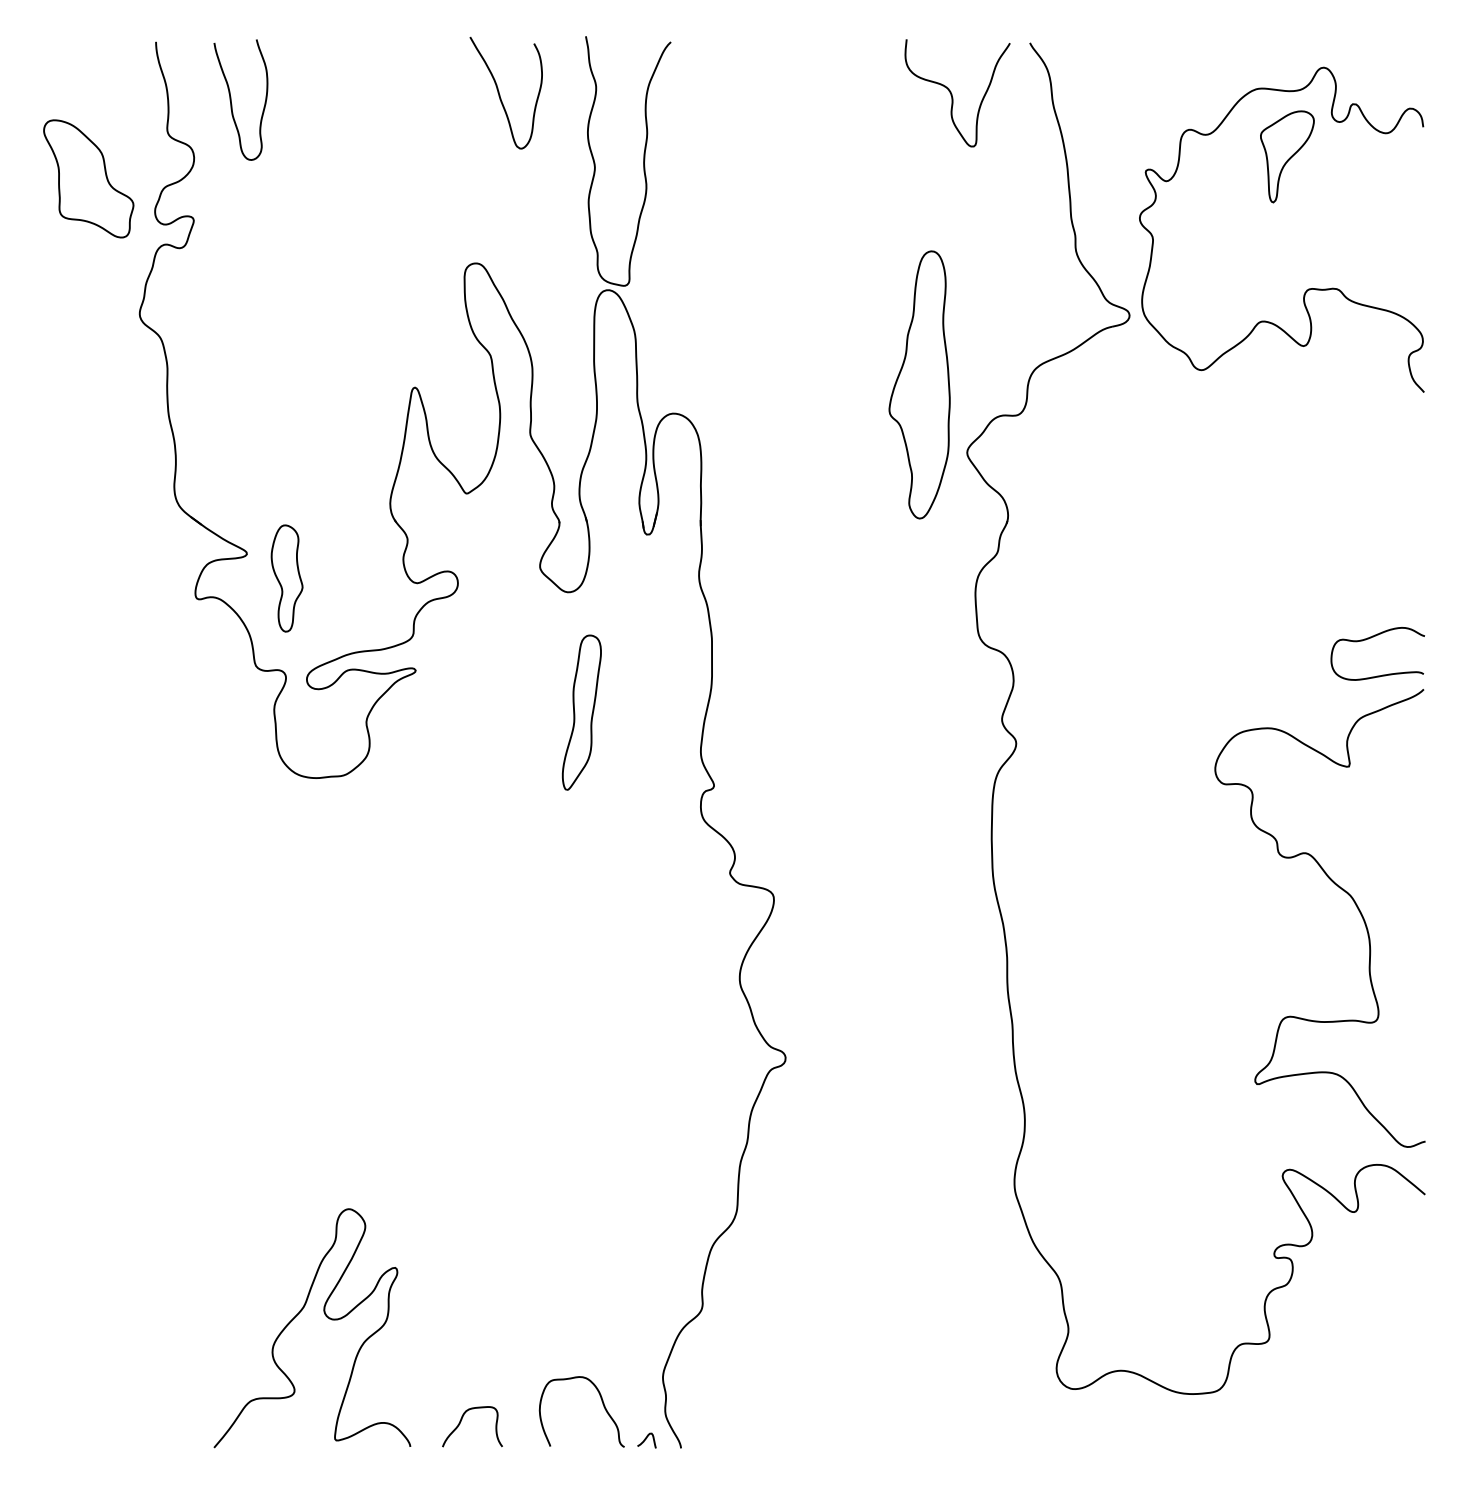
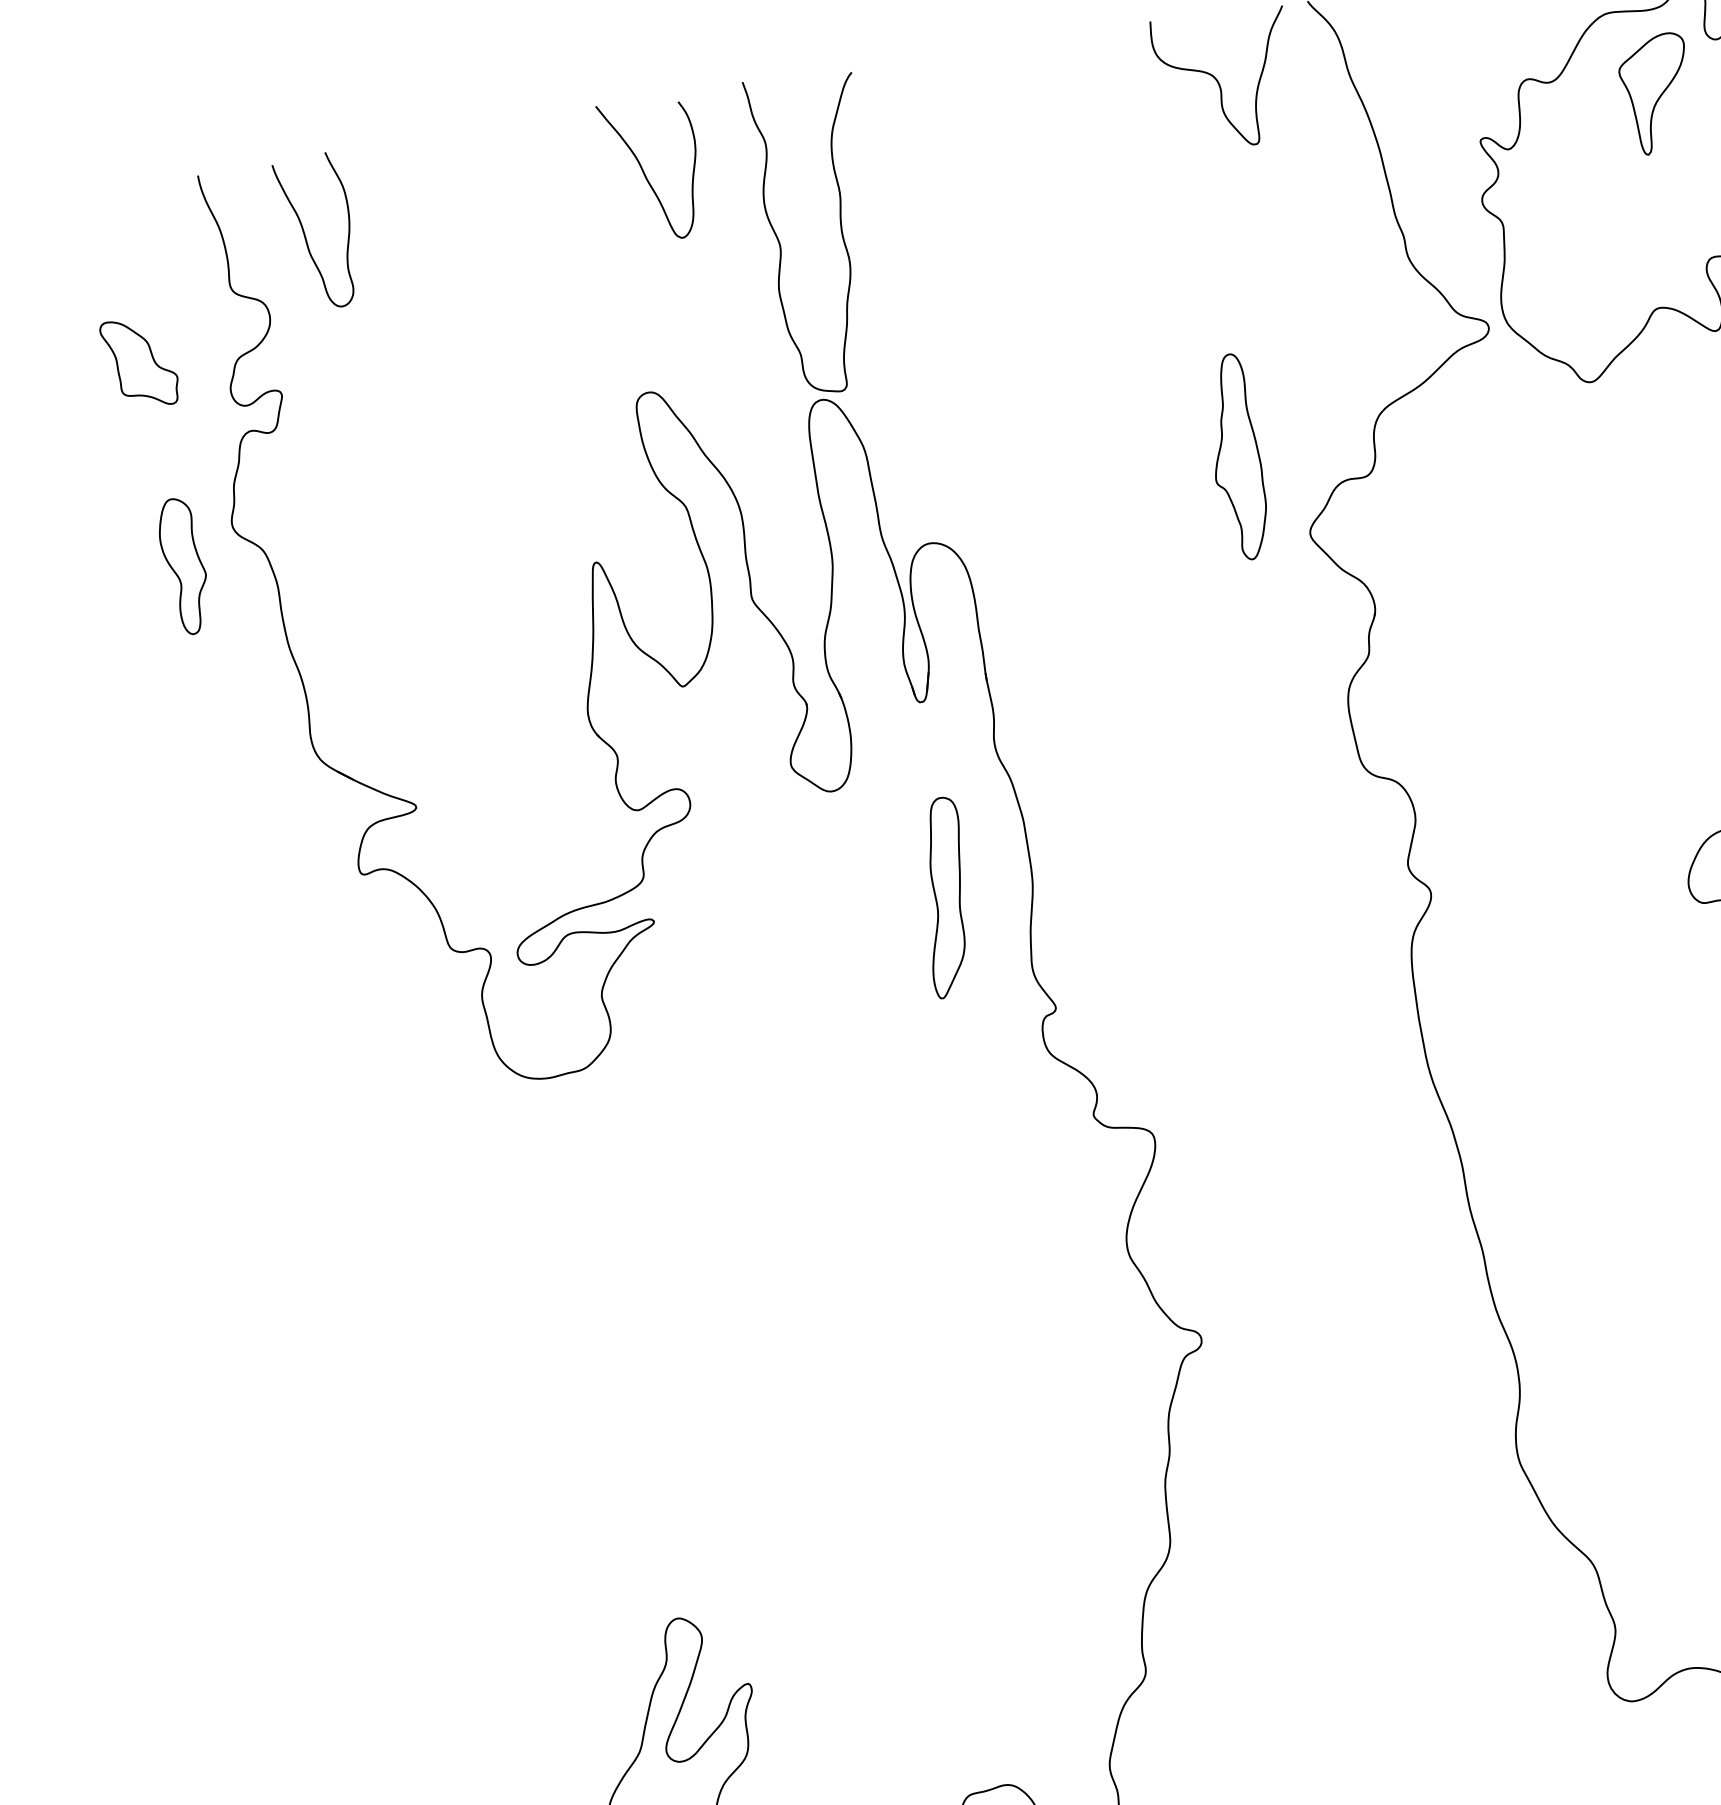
part: (88, 178) -> (139, 362), size x0.6
part: (919, 384) -> (1235, 457), size x0.6
part: (286, 578) -> (183, 566), moved
part: (581, 712) -> (945, 897), moved

